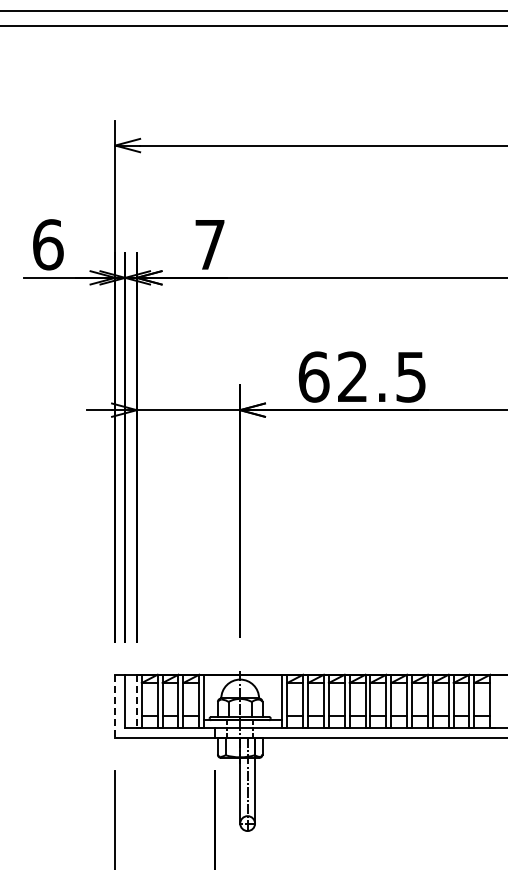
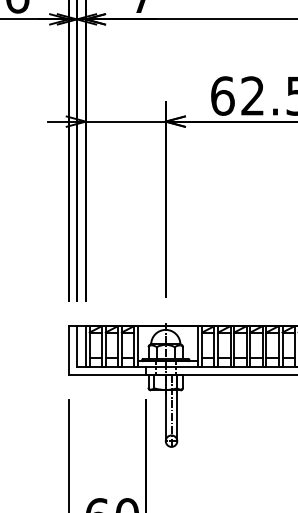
line: (136, 701) -> (85, 346), dashed -> solid
line: (115, 706) -> (69, 350), dashed -> solid

